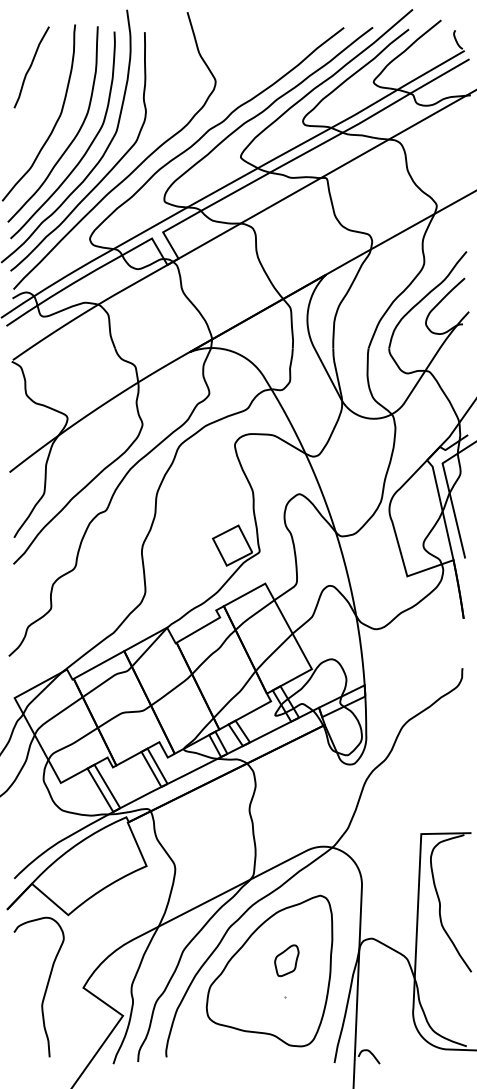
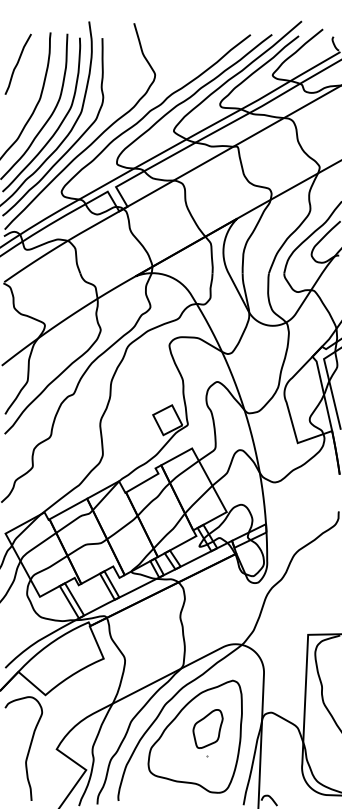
part: (286, 960) -> (207, 728), size x1.67

